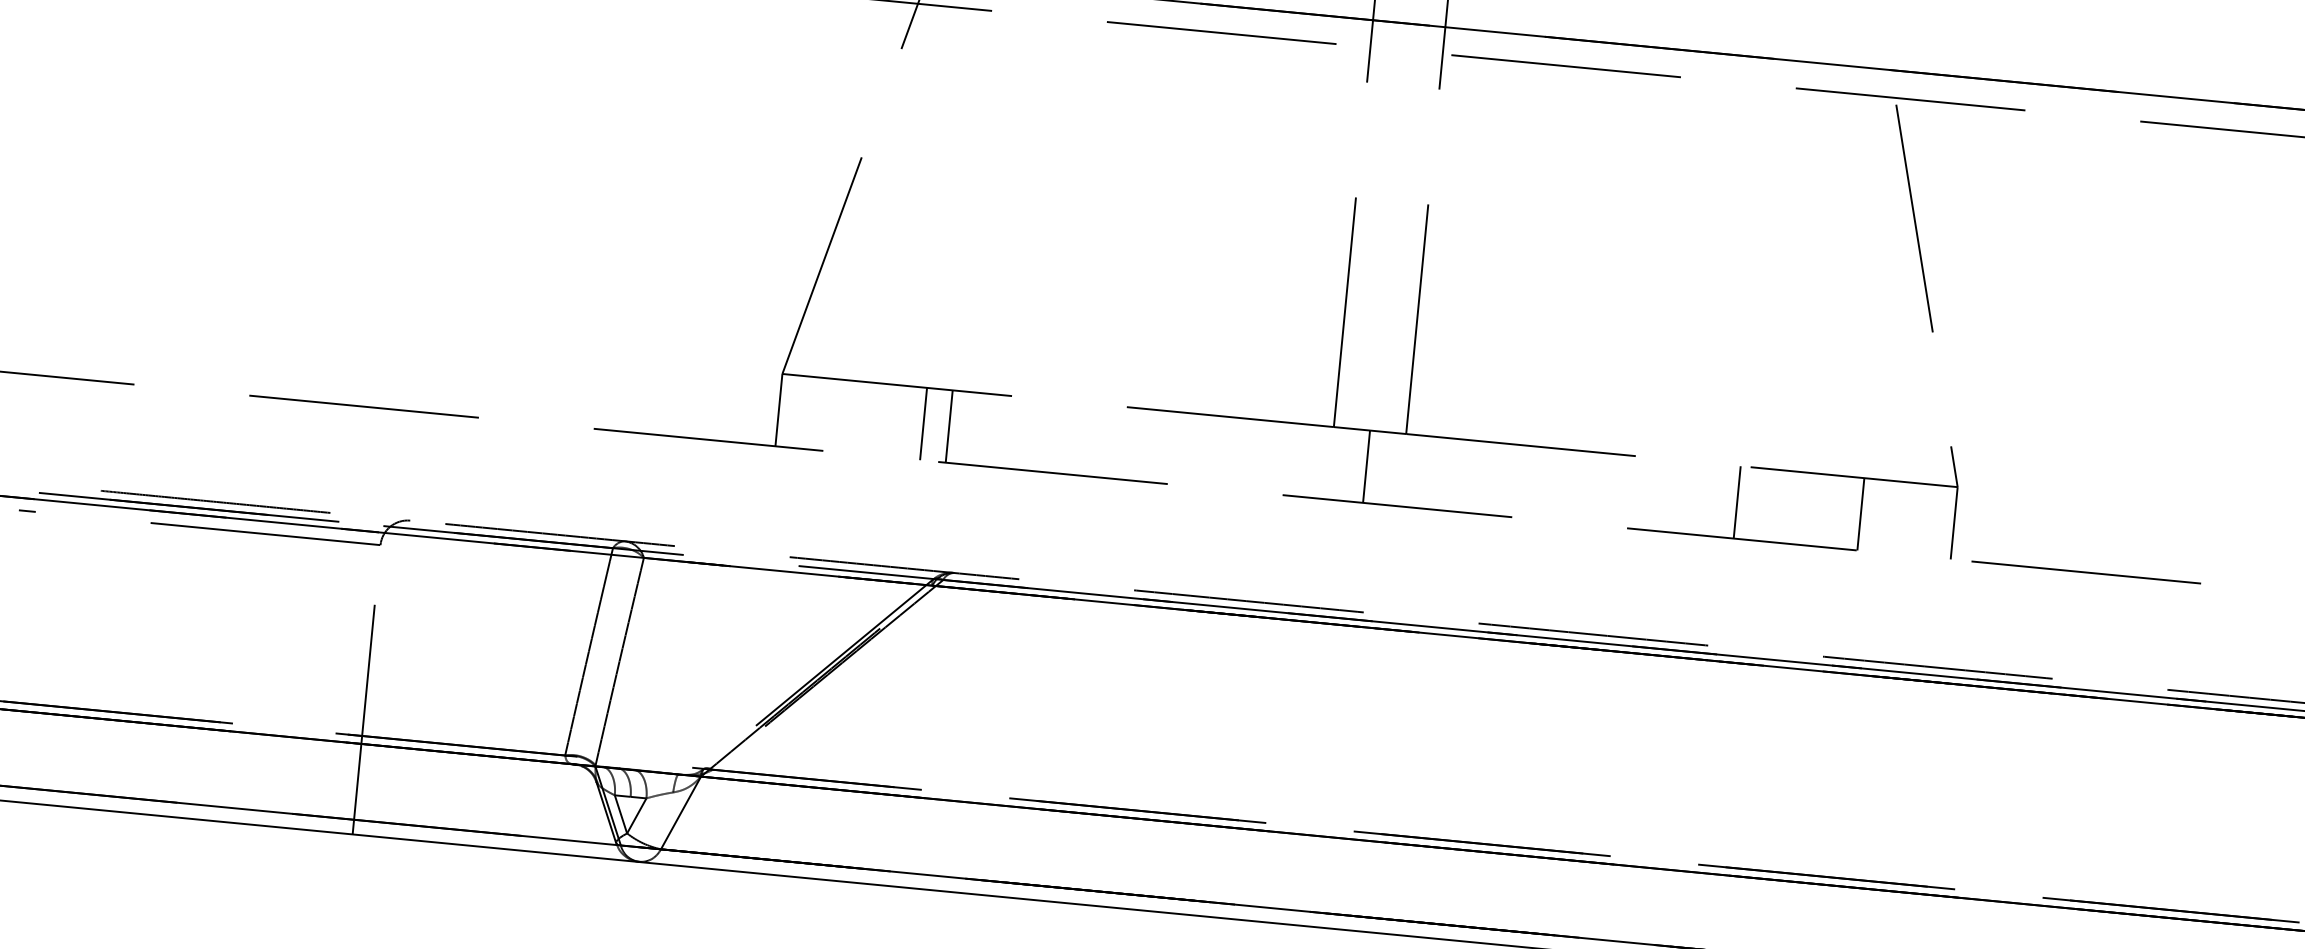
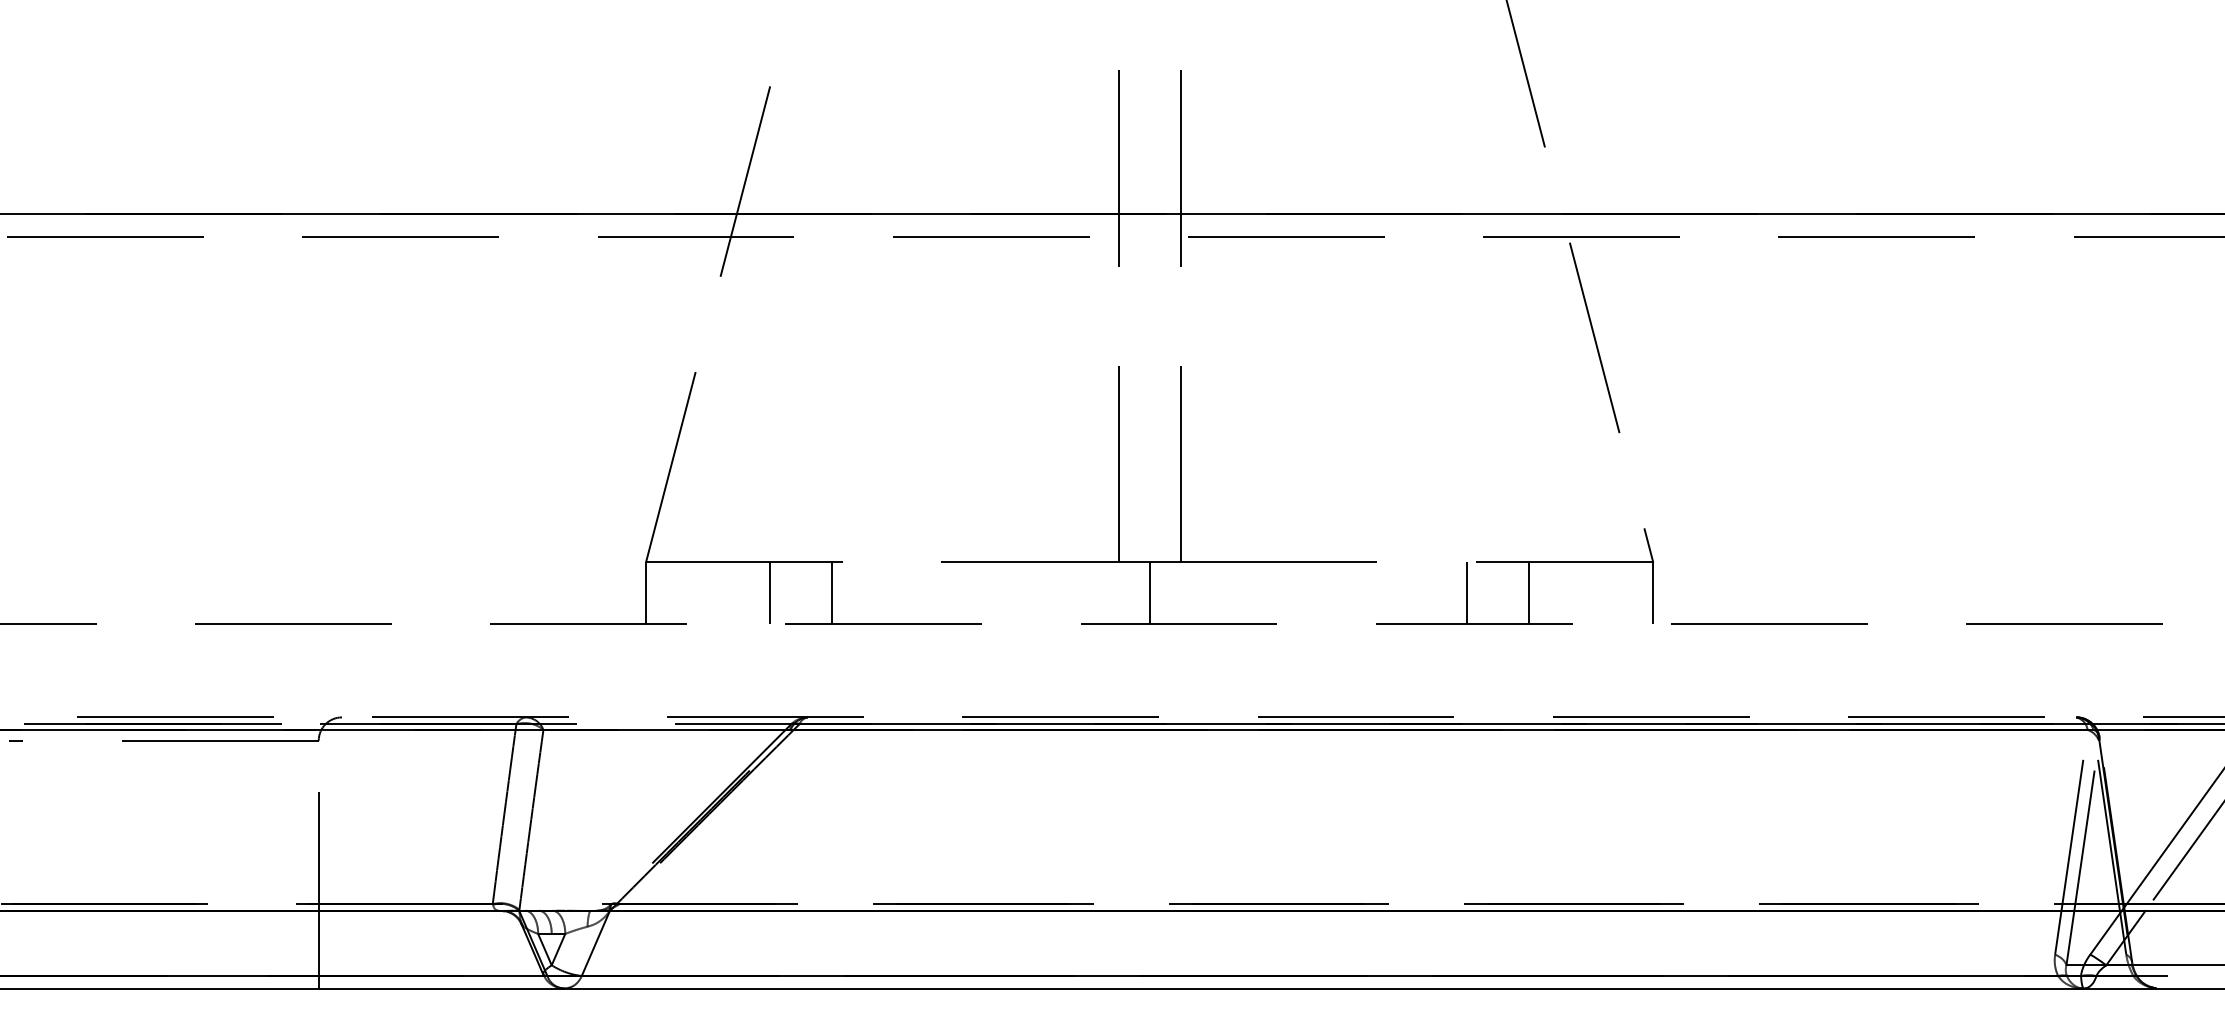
line: (948, 426) -> (831, 593), moved
line: (1861, 514) -> (1529, 593), moved

